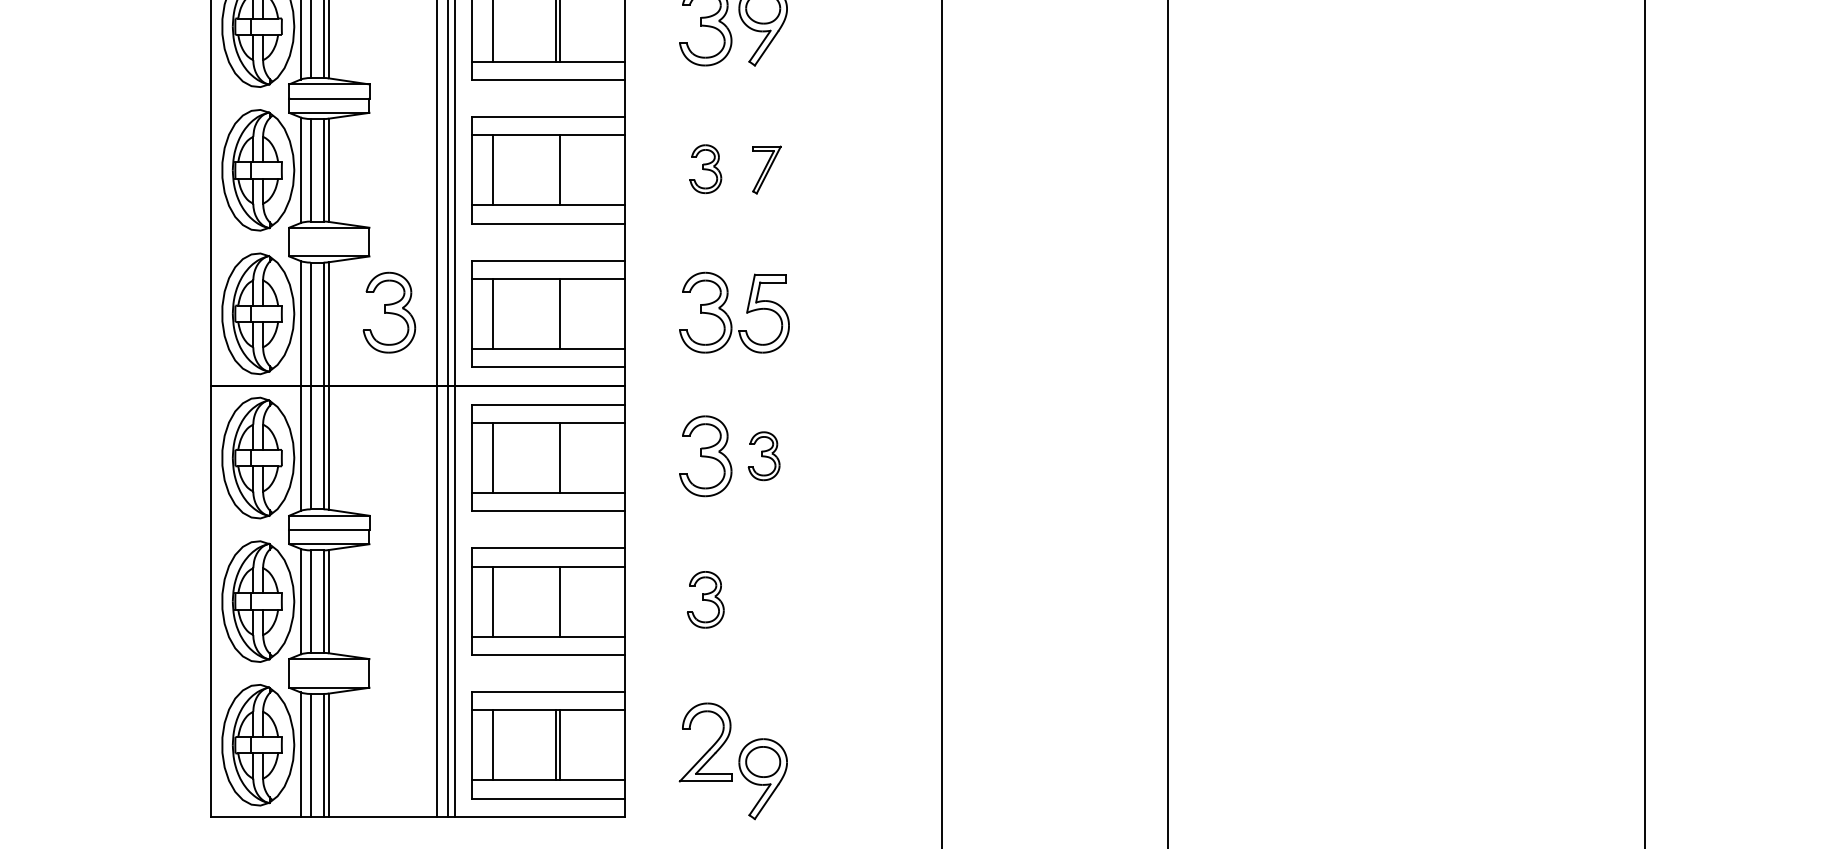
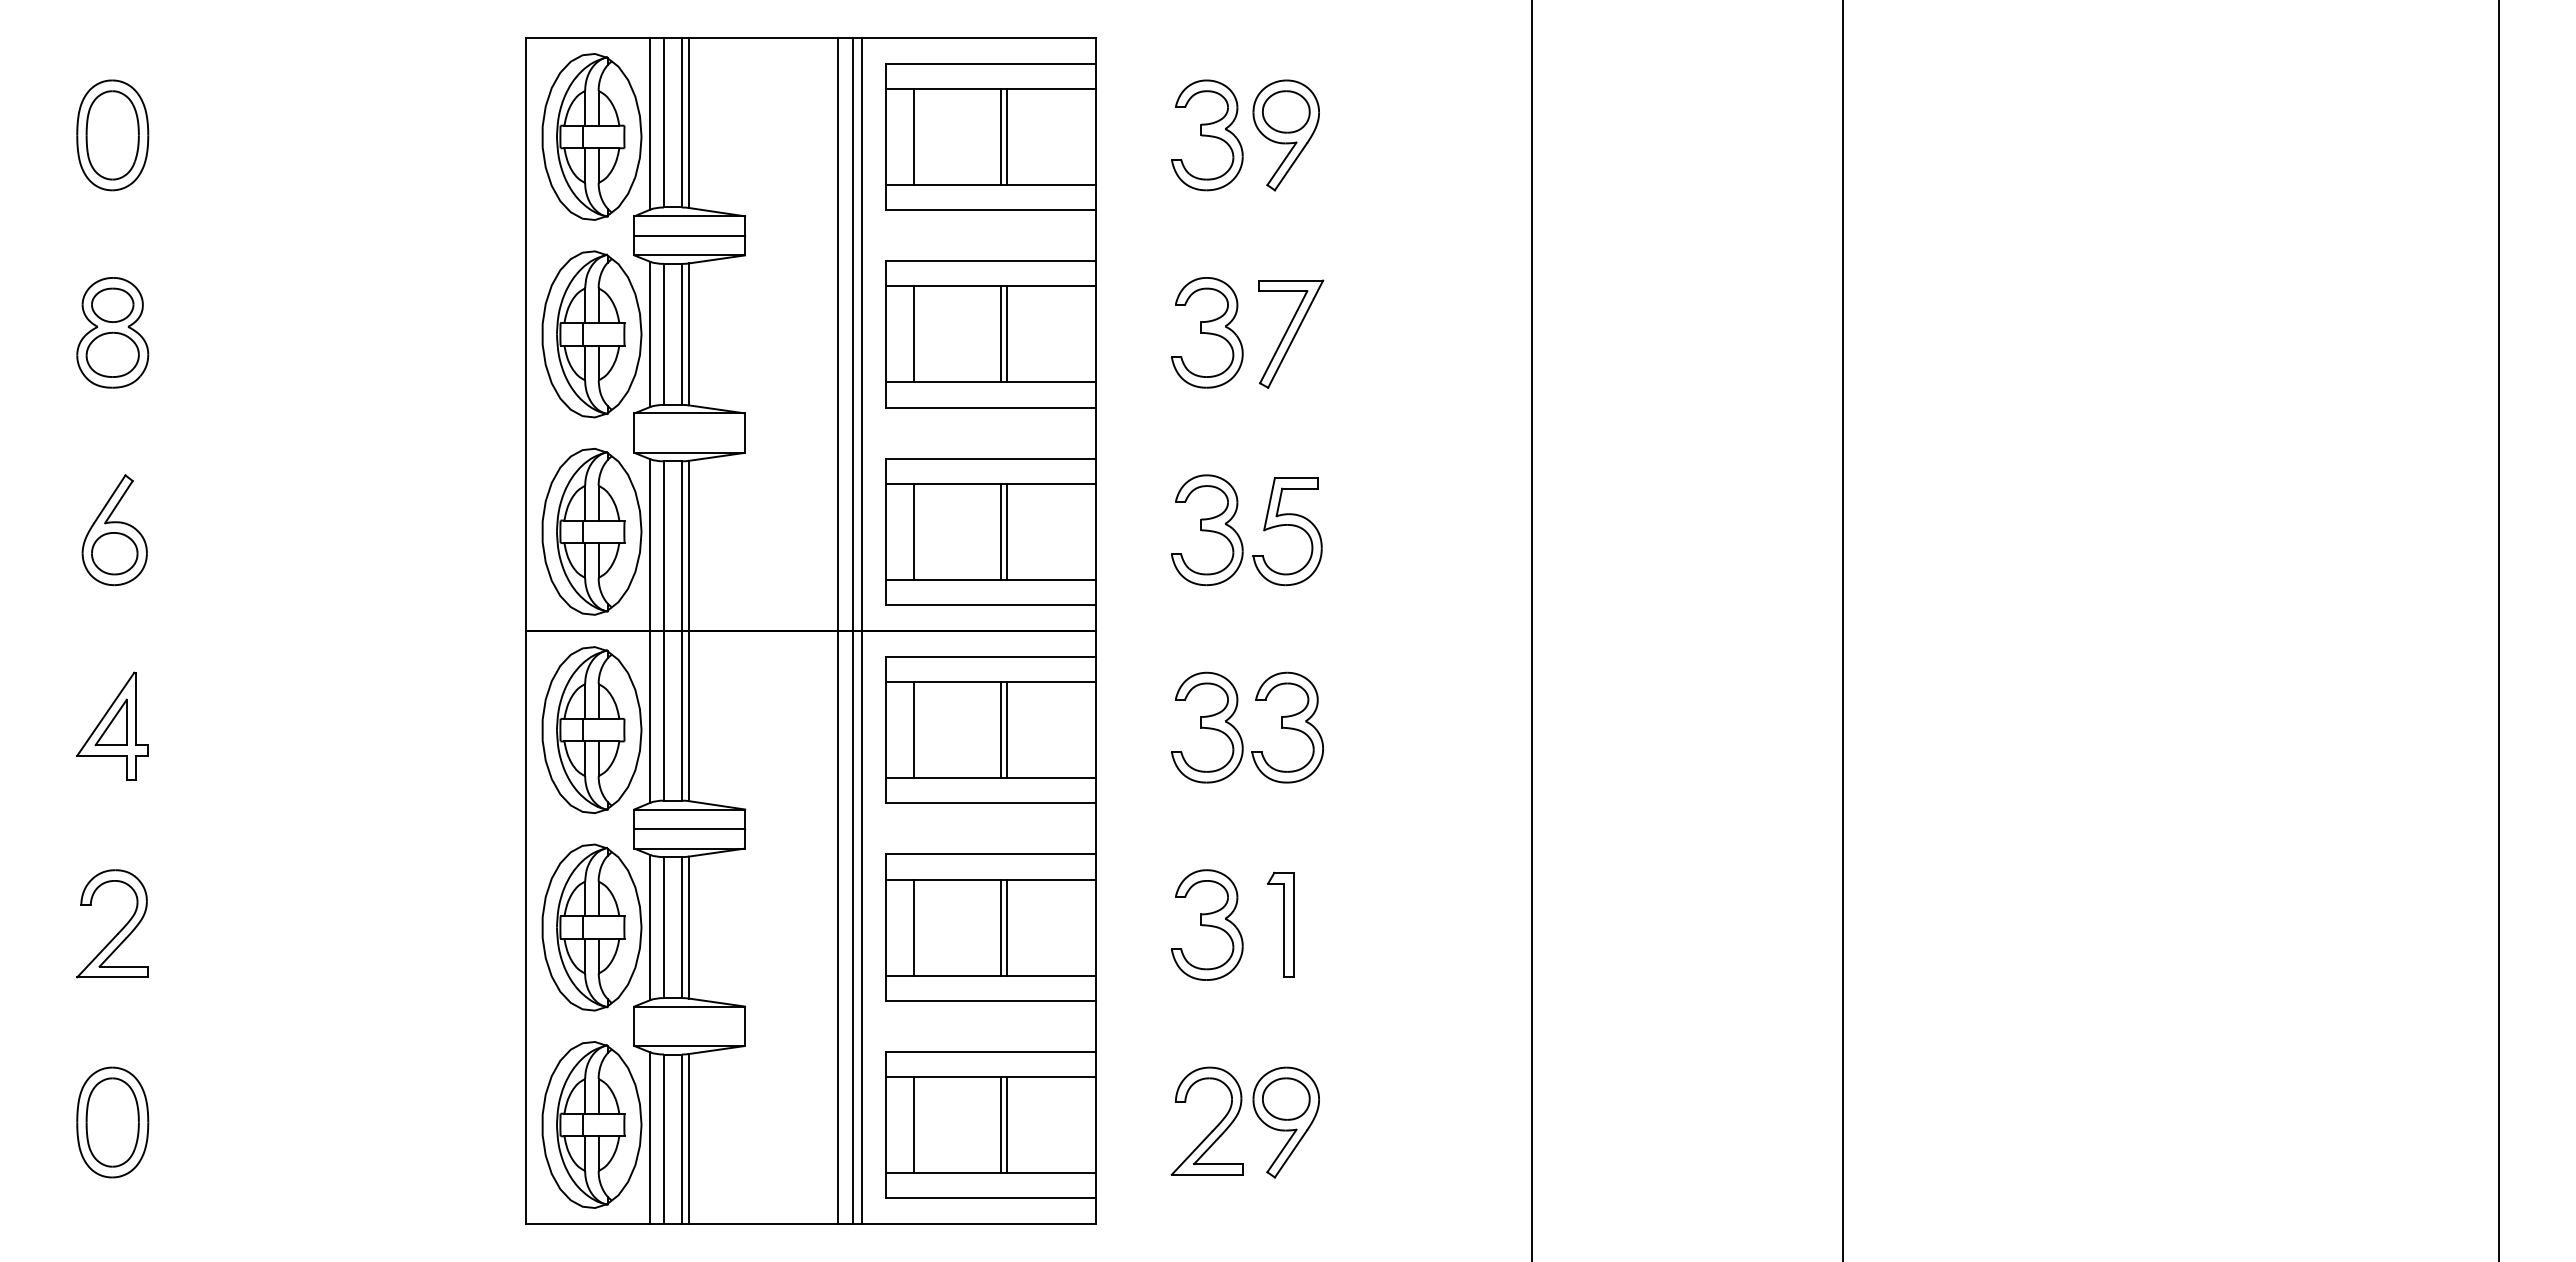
part: (705, 168) -> (1207, 332), size x1.67
part: (766, 169) -> (1291, 333), size x1.67
line: (556, 170) -> (1001, 334), added
part: (389, 312) -> (772, 530), removed
line: (556, 313) -> (1001, 531), added
part: (764, 456) -> (1287, 727), size x1.67
line: (556, 458) -> (1001, 730), added
part: (705, 599) -> (1207, 924), size x1.43
part: (758, 599) -> (1280, 924), added
line: (556, 601) -> (1001, 927), added
part: (762, 779) -> (1285, 1122), moved

